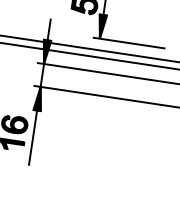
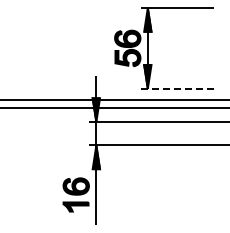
line: (129, 42) -> (177, 88), solid -> dashed

